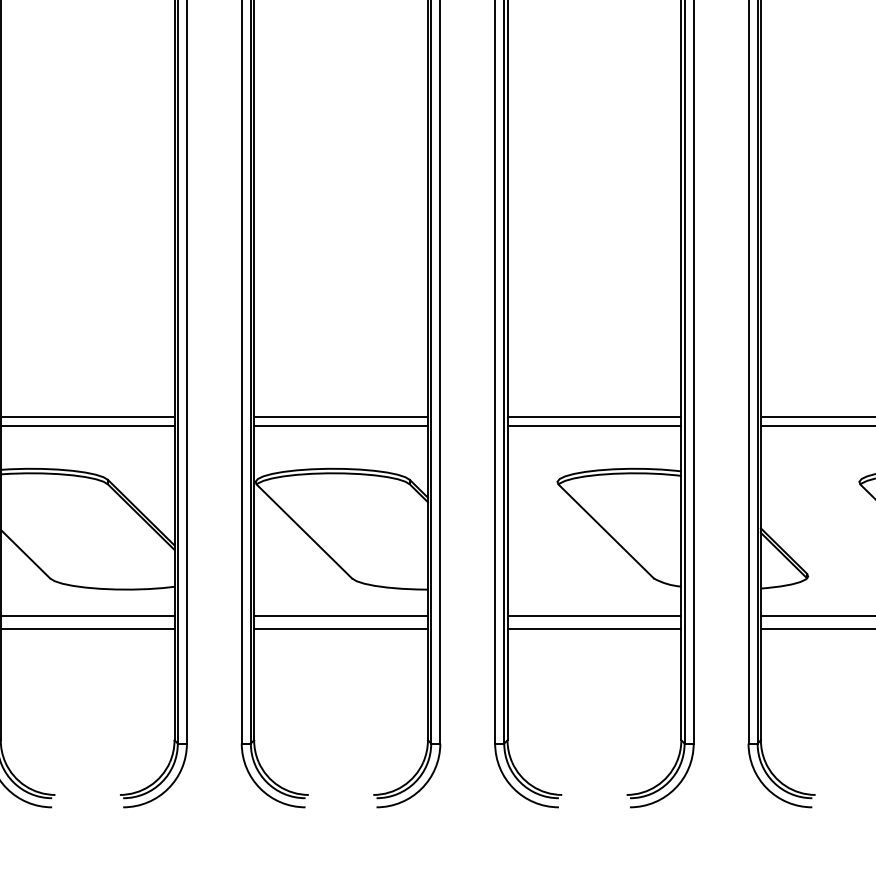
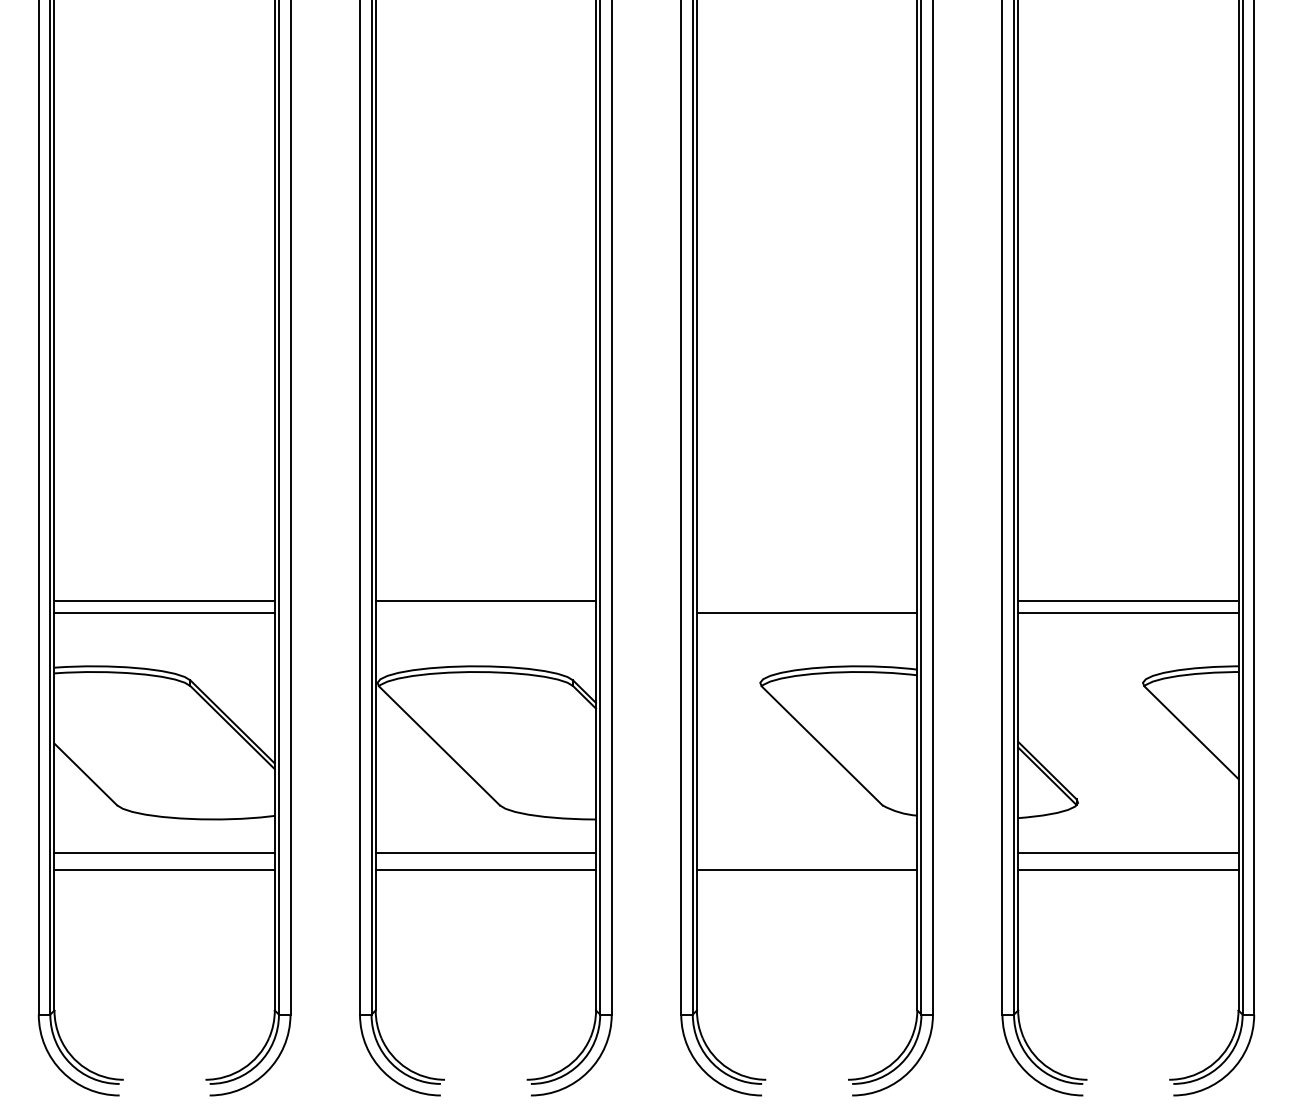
line: (593, 417) -> (806, 601), removed
line: (340, 426) -> (485, 612), removed
line: (593, 615) -> (806, 852), removed

